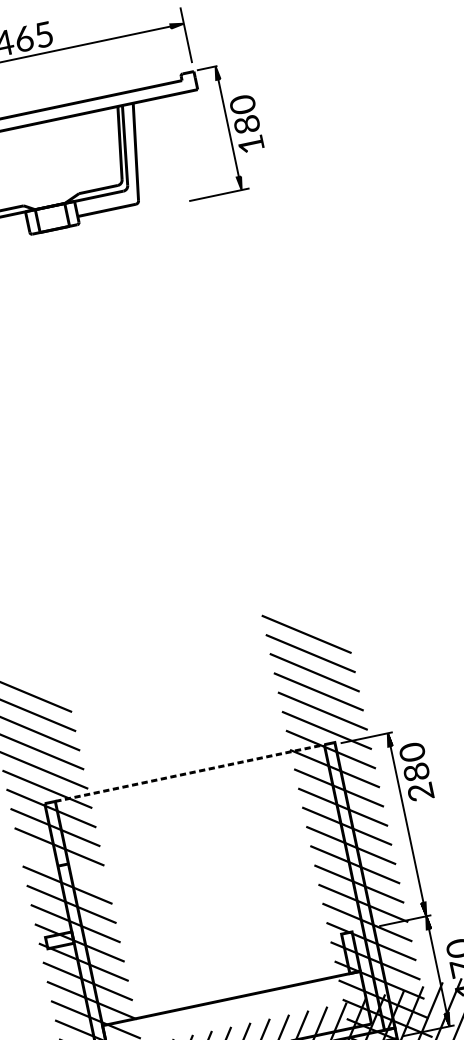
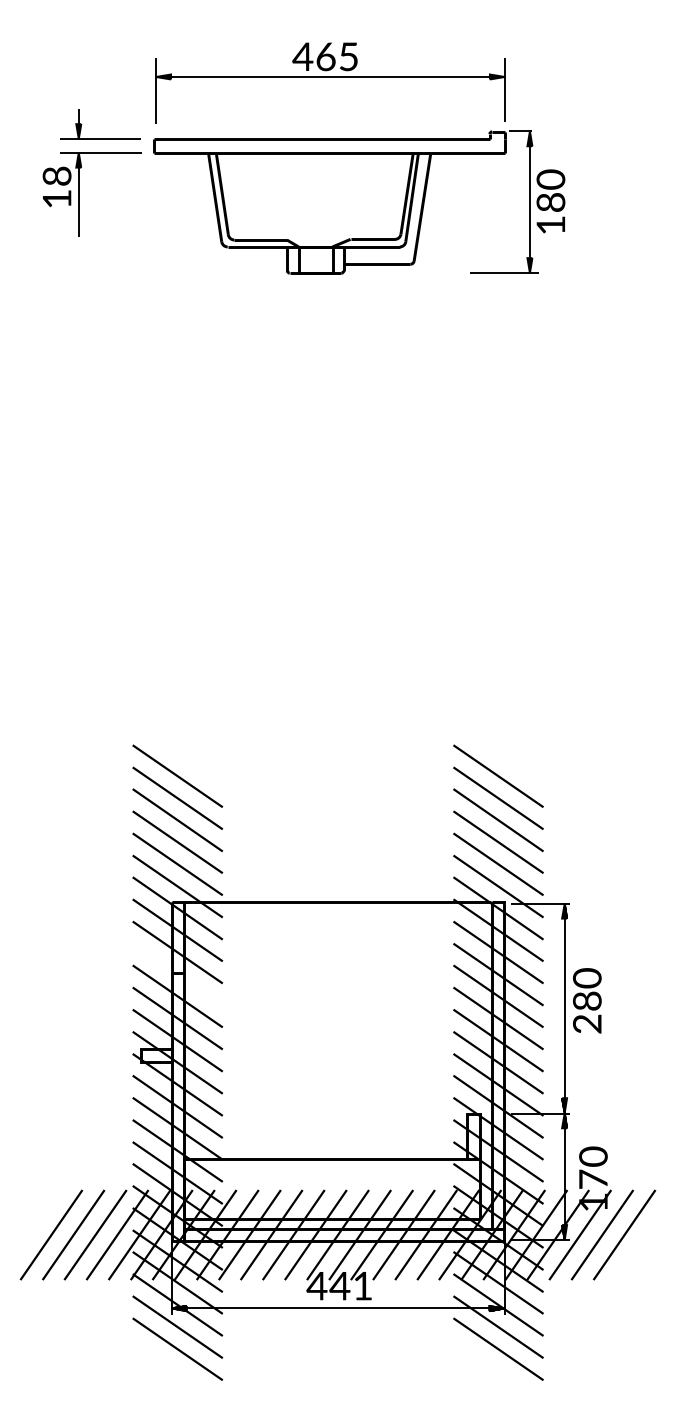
text: (416, 771) -> (587, 1000), moved
line: (189, 773) -> (337, 901), dashed -> solid

